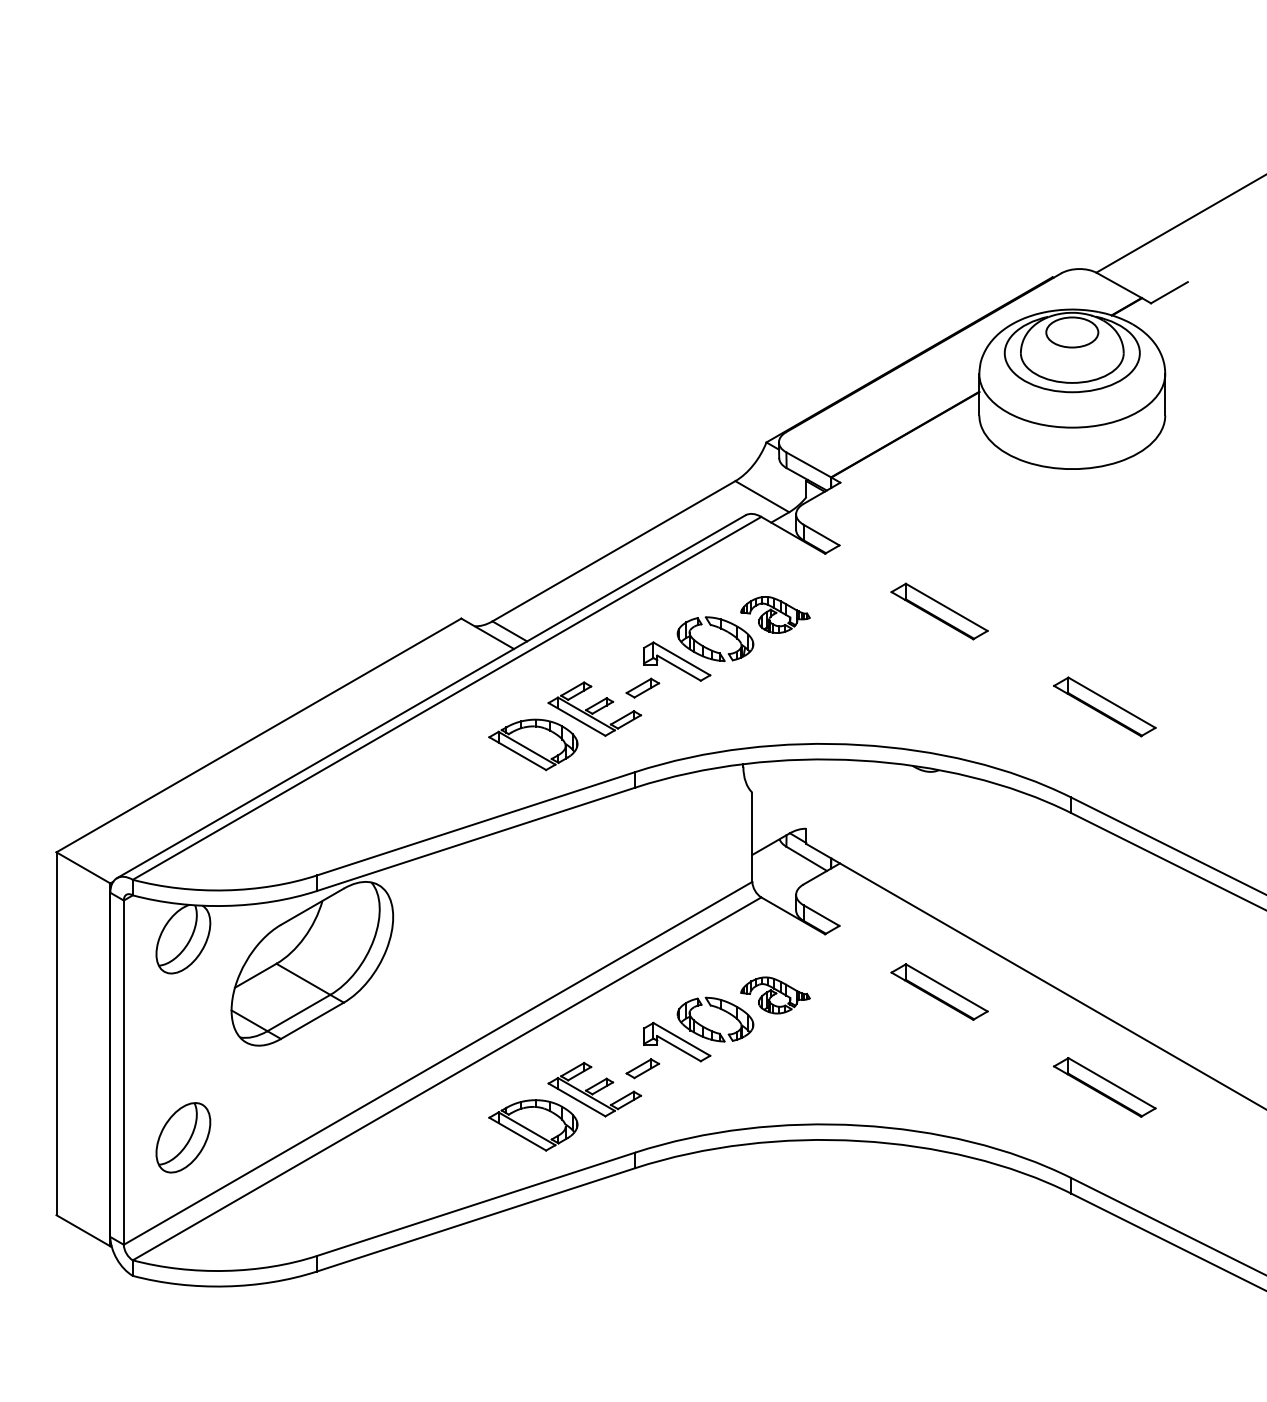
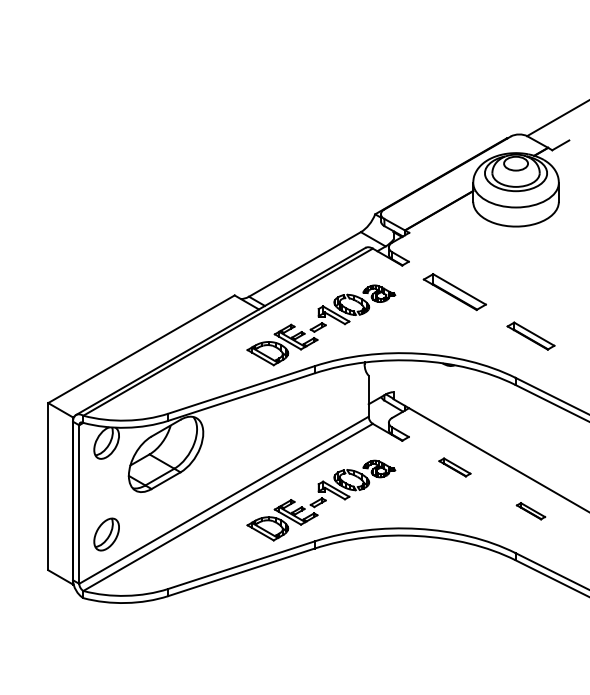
part: (938, 612) -> (454, 292), size x1.4
part: (938, 992) -> (454, 467), size x0.7
part: (1103, 1085) -> (530, 510), size x0.6

